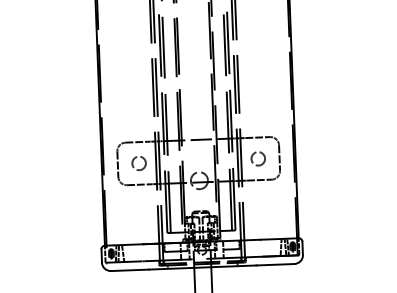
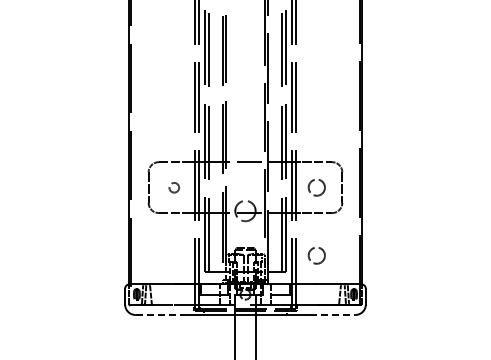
circle: (139, 163) -> (174, 187), size x0.6
circle: (260, 215) -> (316, 255), added
line: (275, 265) -> (332, 315), solid -> dashed
line: (130, 270) -> (158, 315), solid -> dashed

